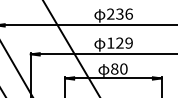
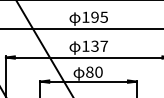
text: (119, 13) -> (94, 16), 236 -> 195
text: (124, 42) -> (99, 45), 129 -> 137

